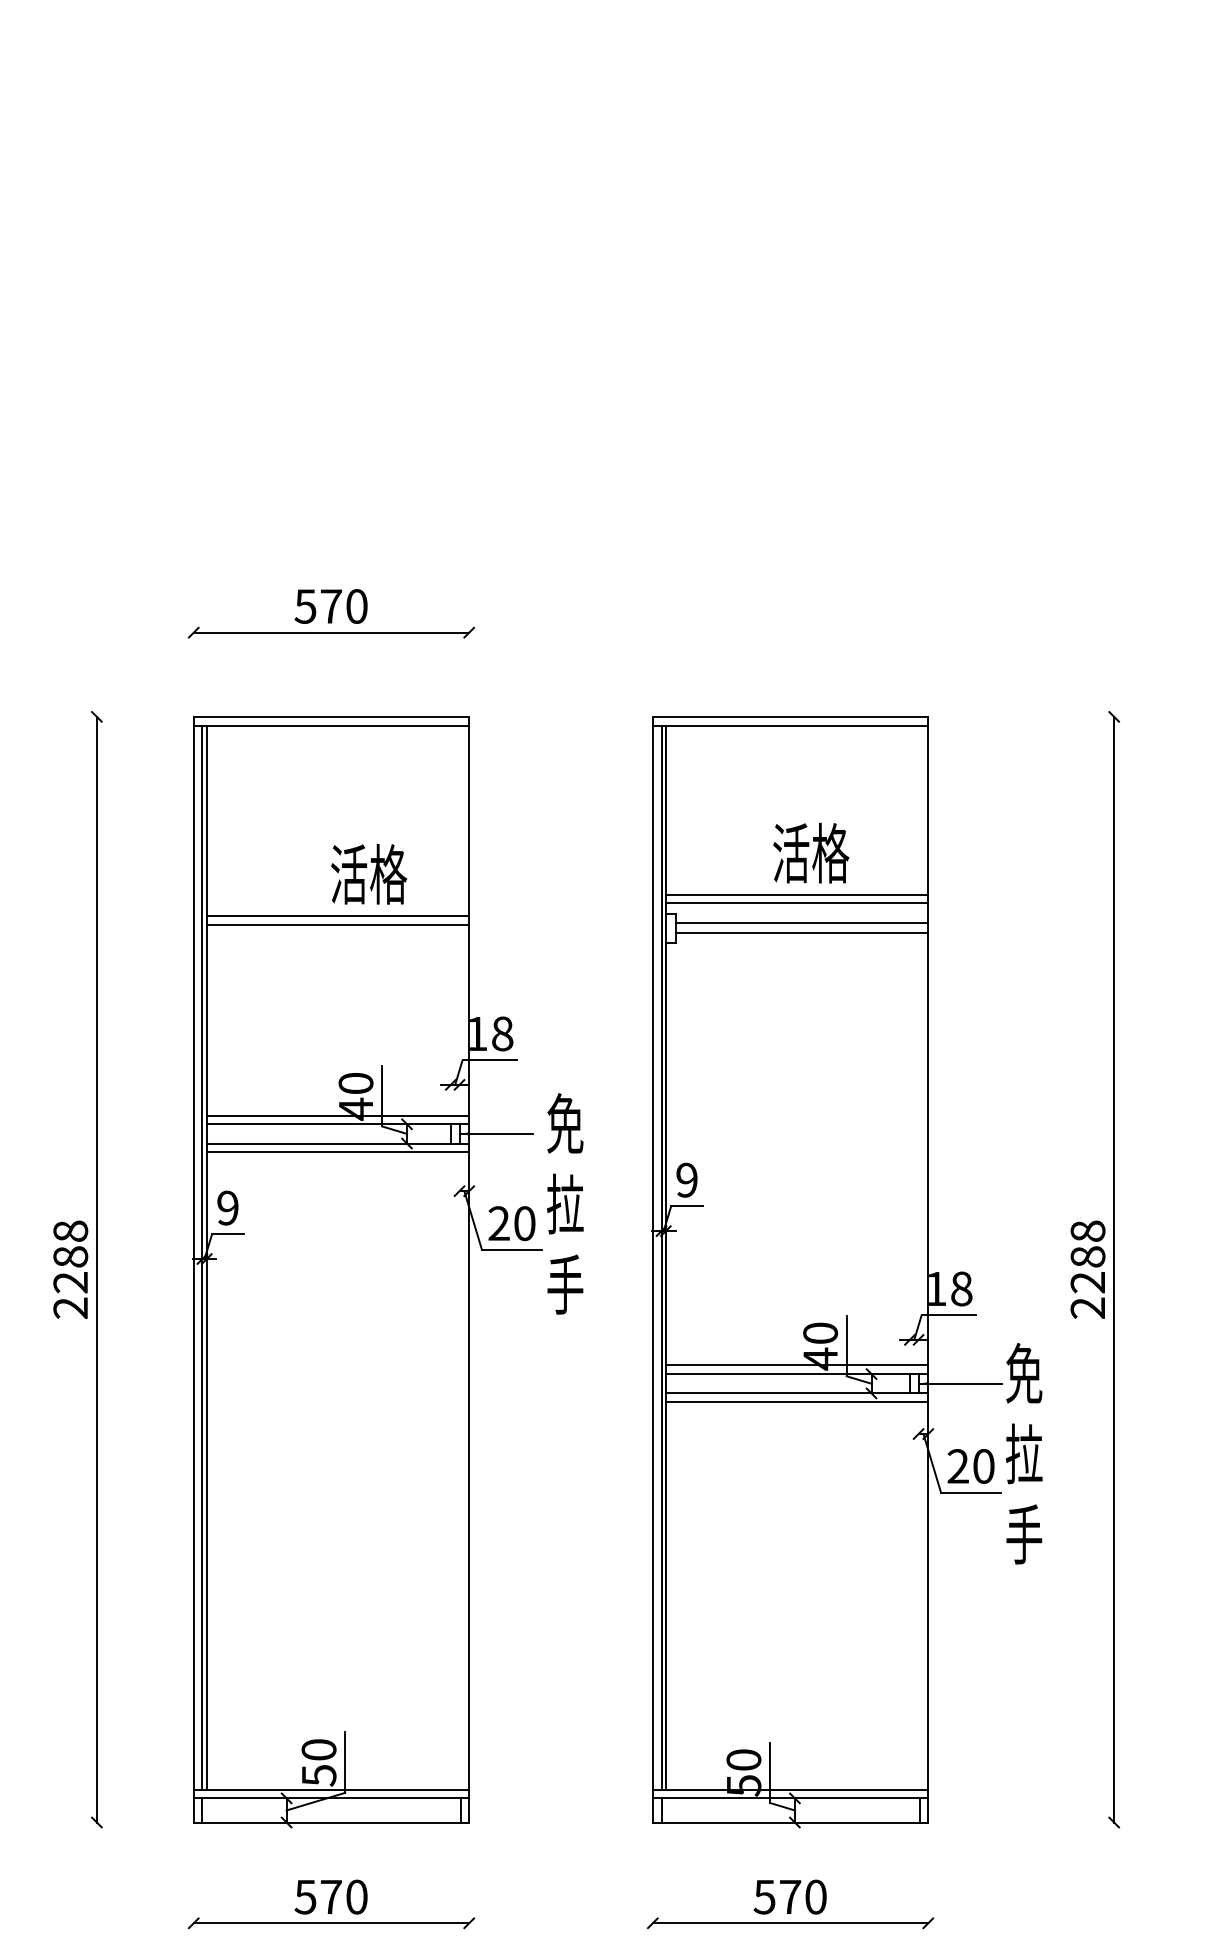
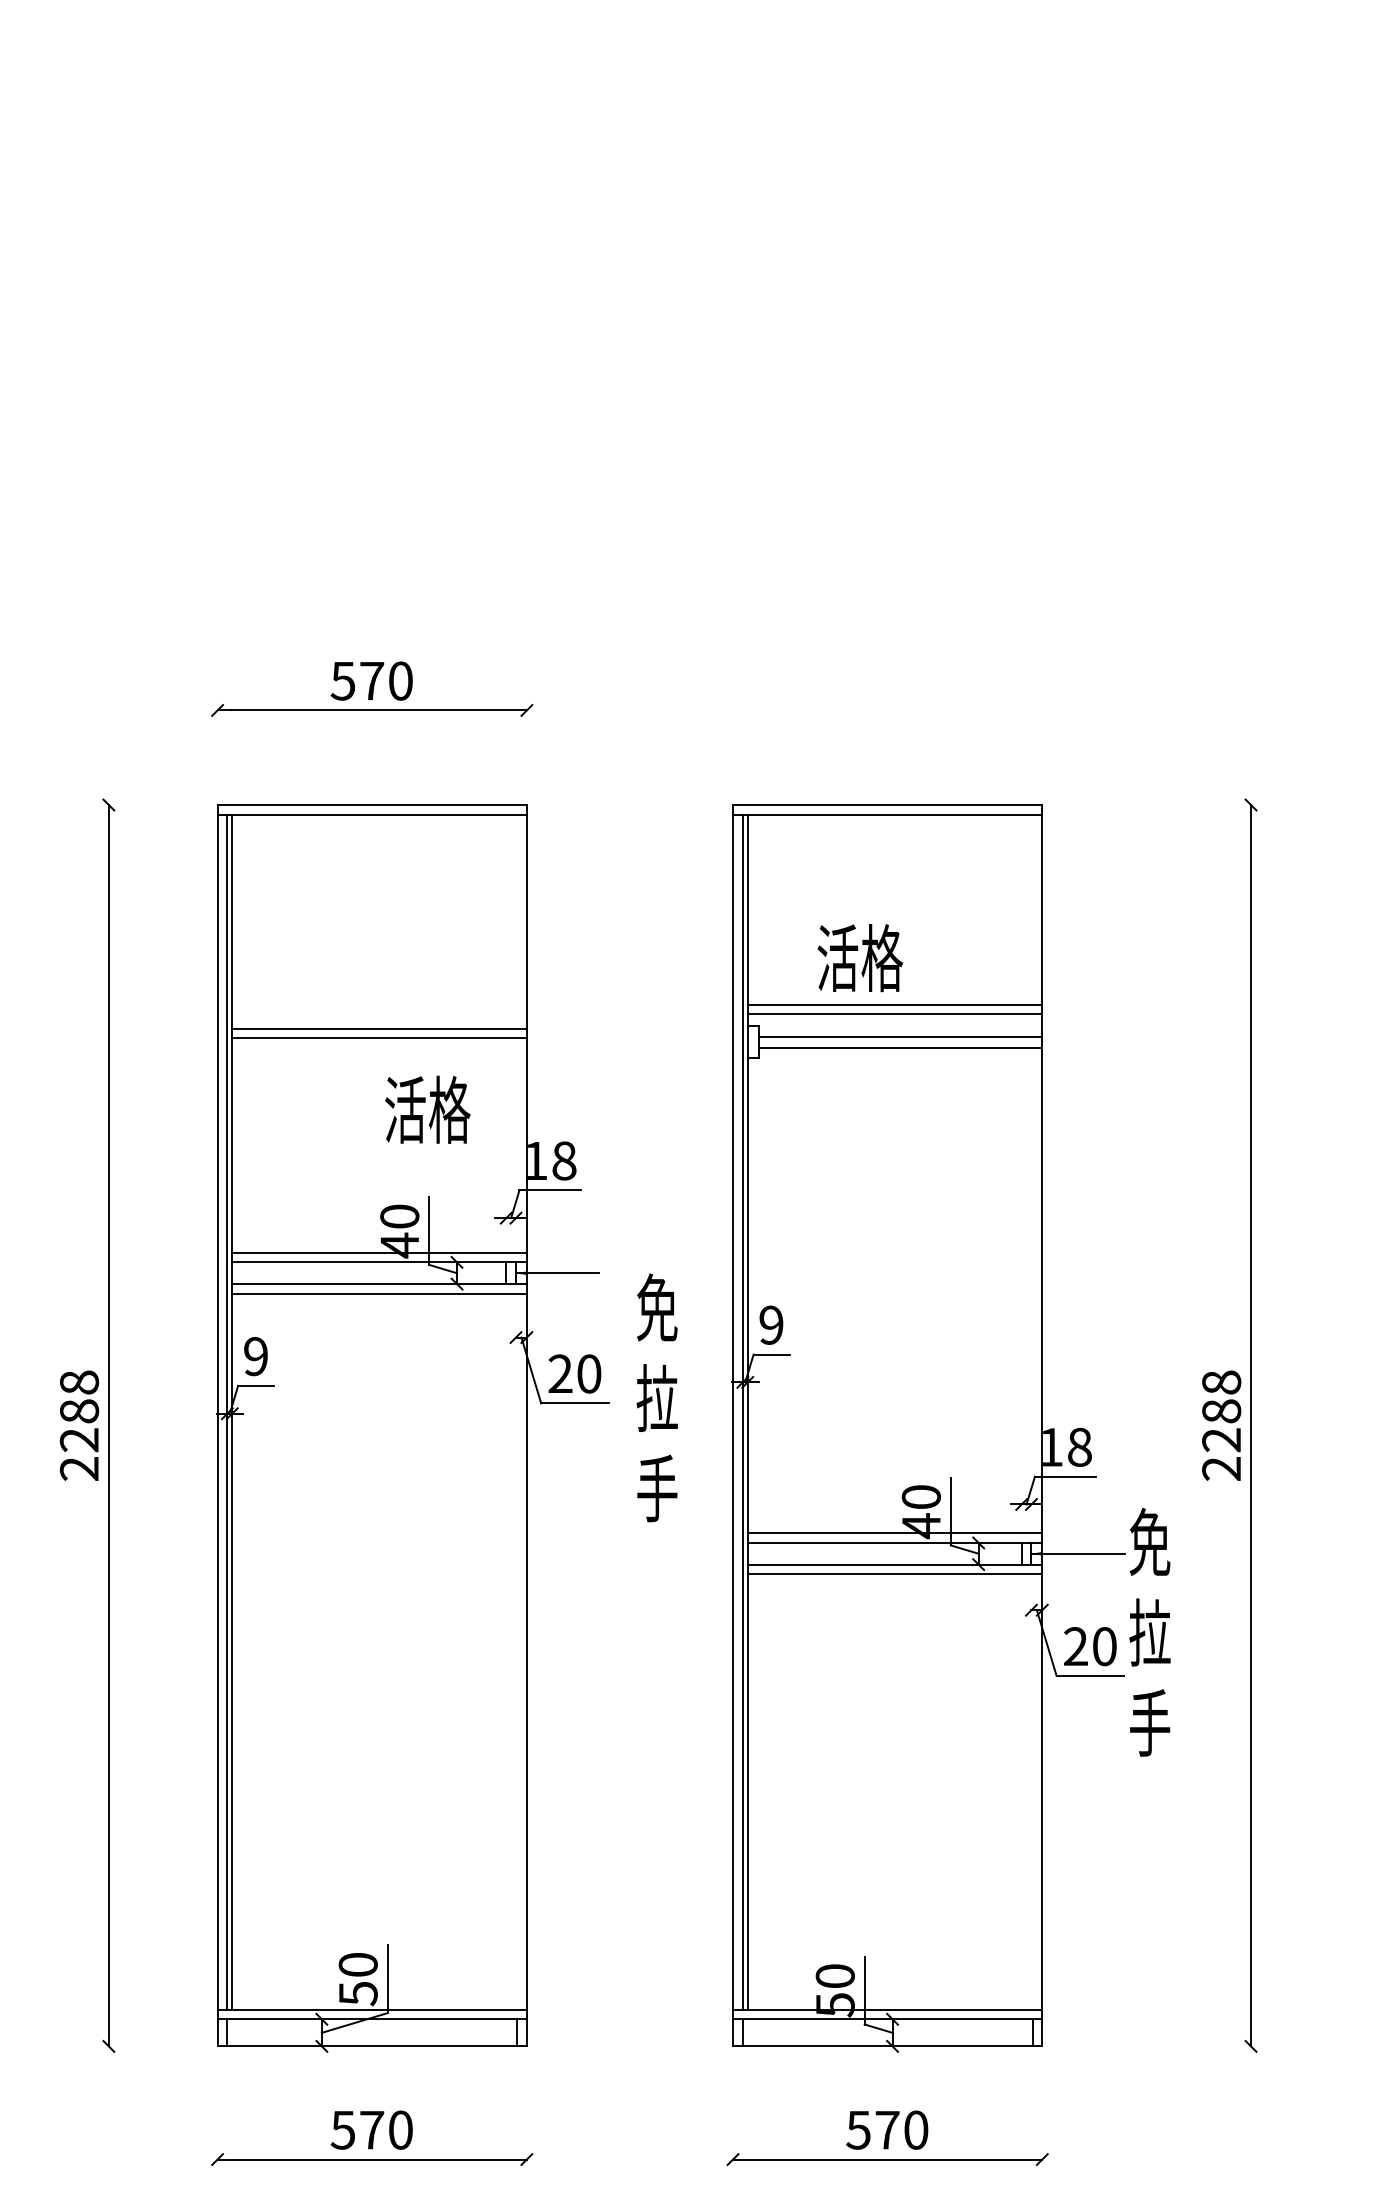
text: (811, 852) -> (860, 957), moved
text: (369, 874) -> (428, 1109), moved
text: (565, 1203) -> (657, 1397), moved

